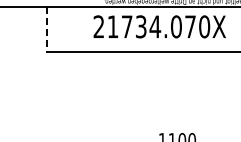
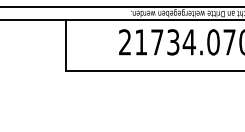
line: (47, 30) -> (66, 46), dashed -> solid

